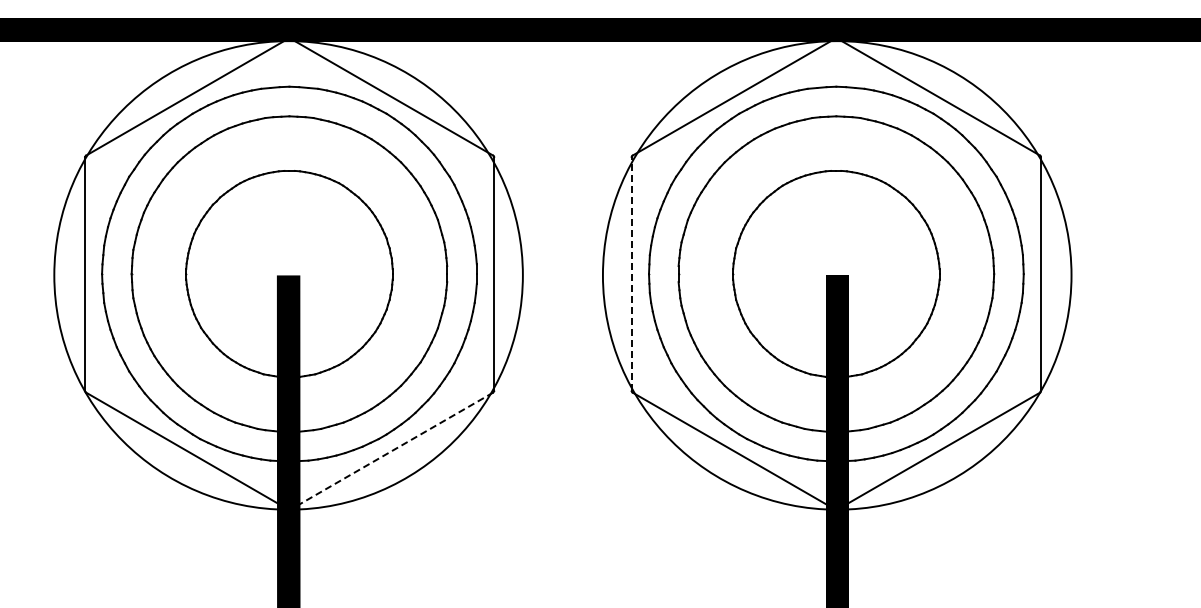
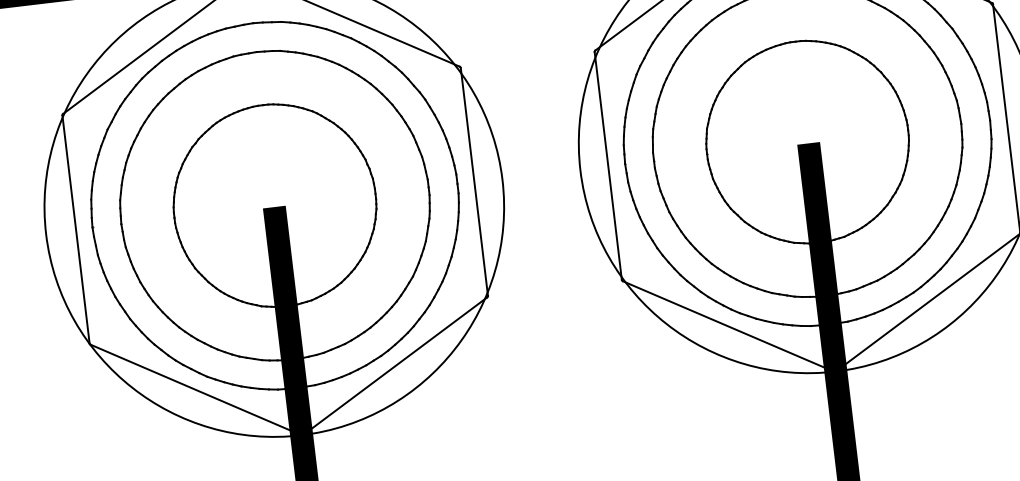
line: (631, 273) -> (608, 165), dashed -> solid
line: (391, 451) -> (394, 366), dashed -> solid

